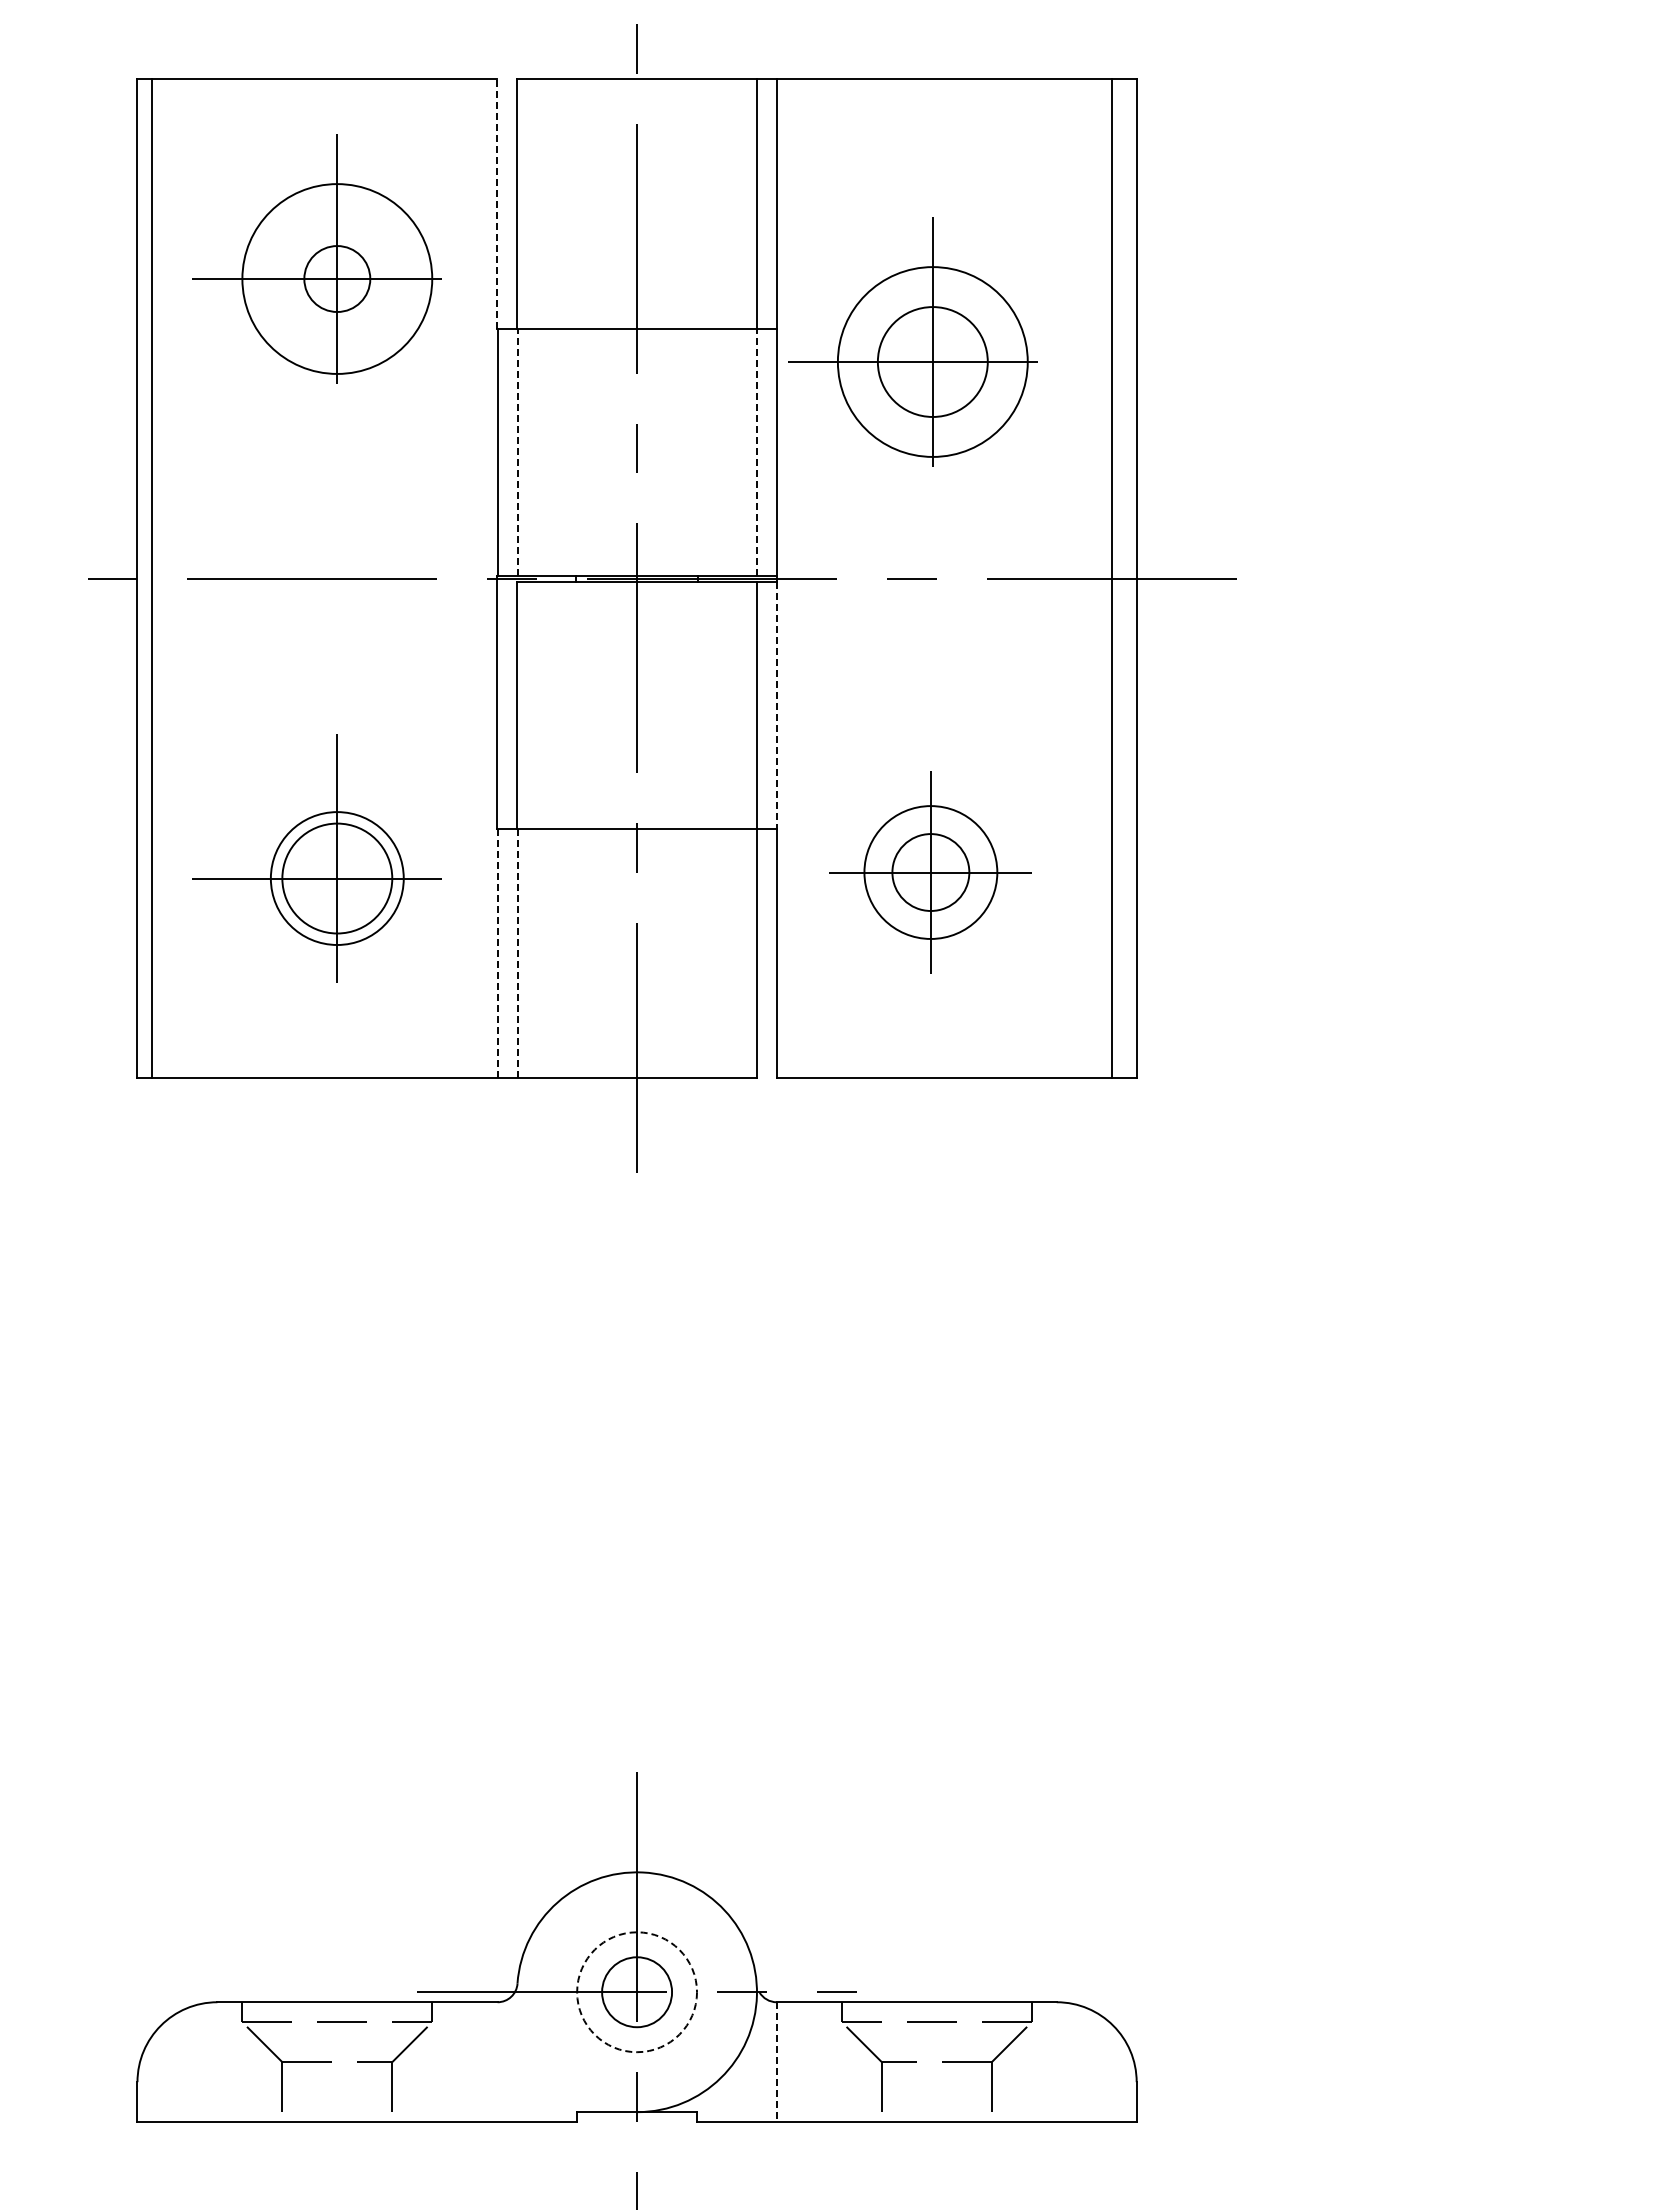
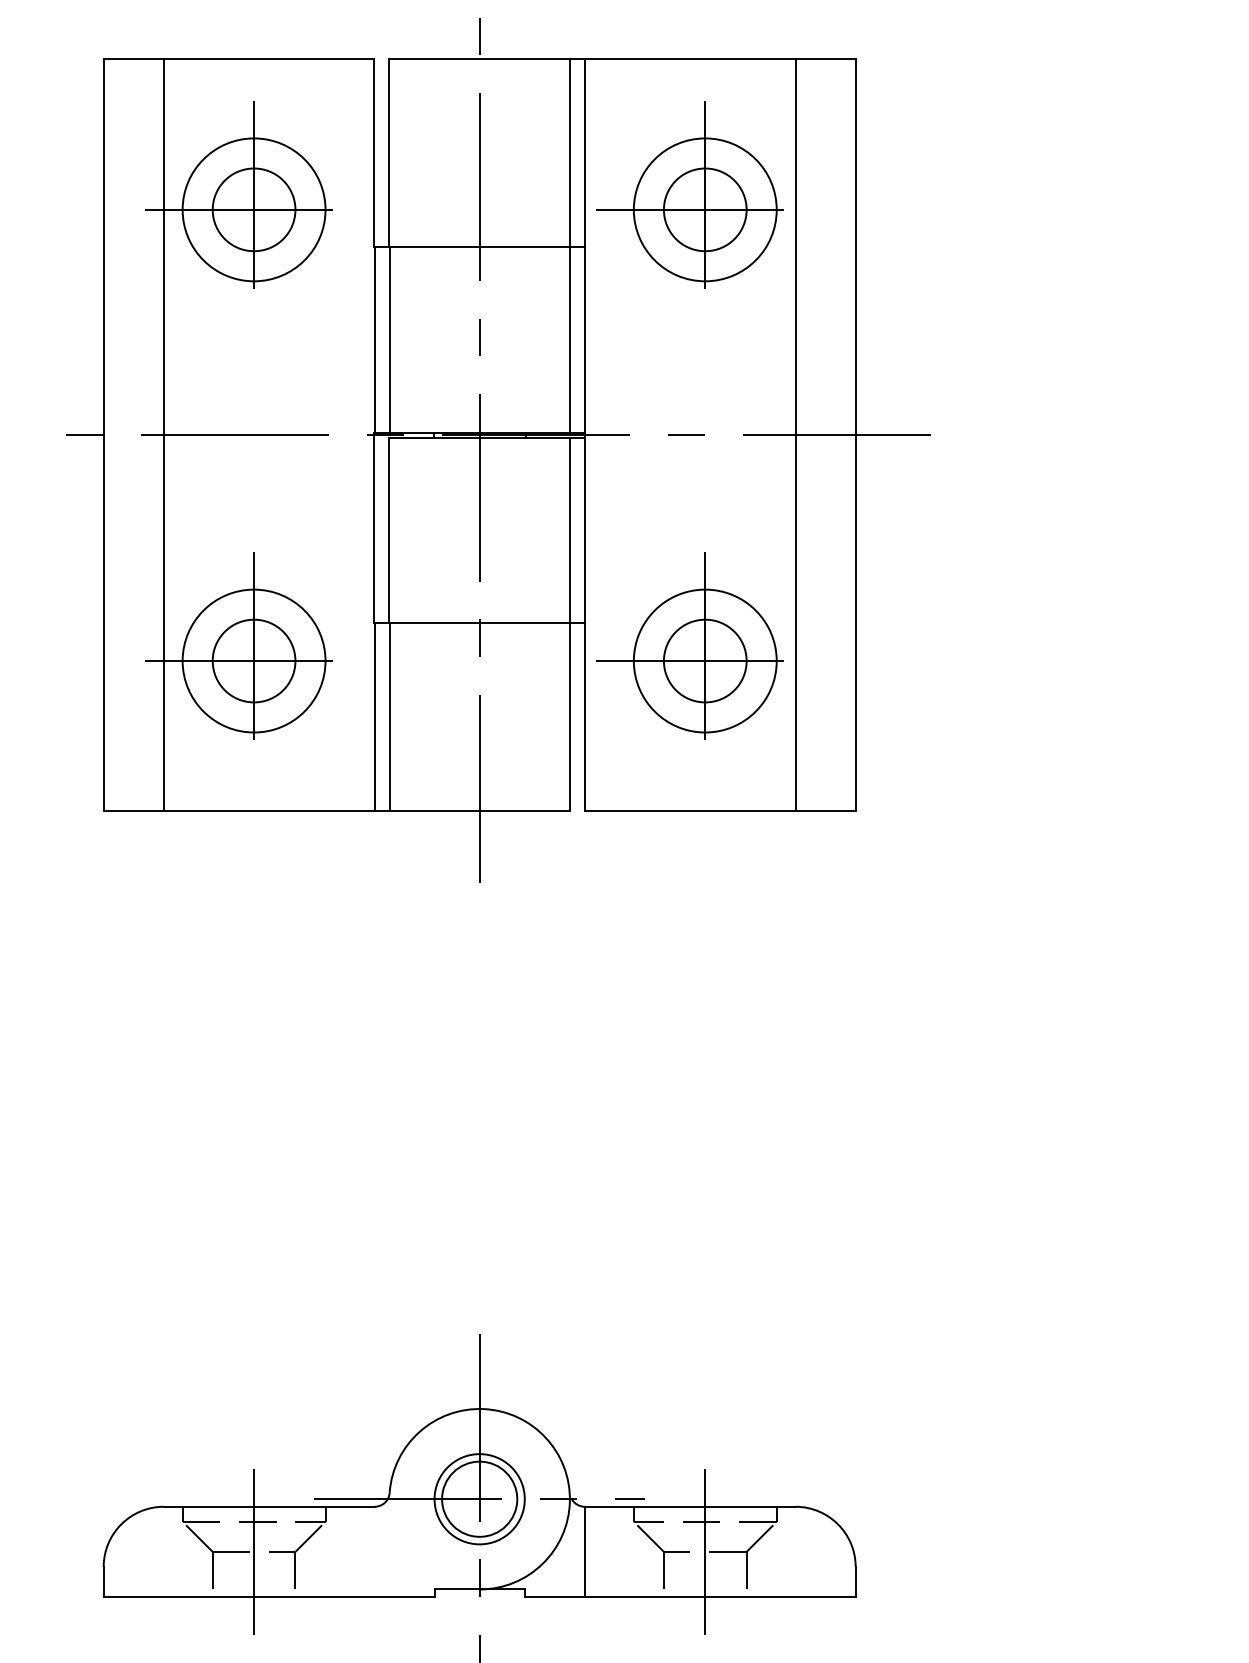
line: (497, 204) -> (374, 153), dashed -> solid
circle: (337, 278) -> (254, 209), size x1.67
part: (912, 341) -> (689, 194), moved
line: (517, 451) -> (389, 339), dashed -> solid
line: (756, 451) -> (569, 339), dashed -> solid
line: (152, 578) -> (163, 435), moved
line: (1111, 578) -> (795, 435), moved
line: (776, 705) -> (584, 530), dashed -> solid
part: (916, 858) -> (689, 645), size x1.43
circle: (337, 878) -> (254, 661), size x1.43
line: (497, 953) -> (374, 717), dashed -> solid
line: (517, 953) -> (389, 717), dashed -> solid
circle: (637, 1992) -> (480, 1499), dashed -> solid
circle: (637, 1992) -> (480, 1499), size x1.43
line: (337, 2062) -> (254, 1552), added
line: (776, 2062) -> (584, 1552), dashed -> solid
line: (936, 2062) -> (705, 1552), added

